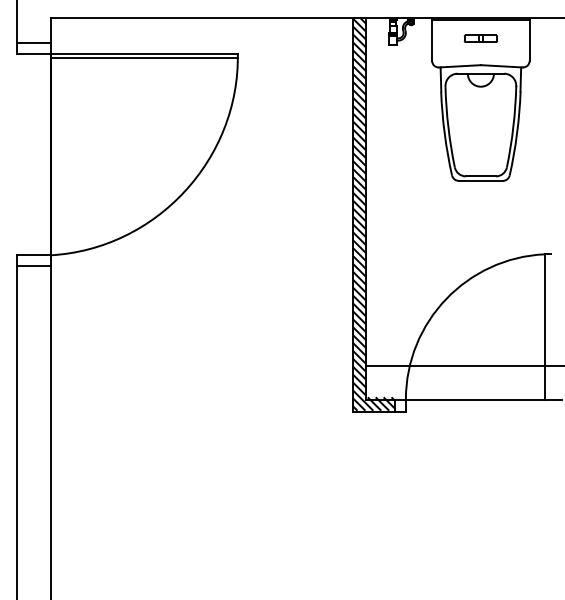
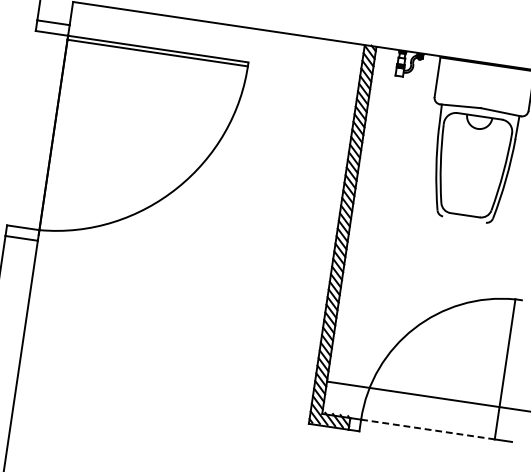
part: (480, 38) -> (484, 82), removed
line: (480, 180) -> (464, 219), removed
line: (475, 399) -> (428, 429), solid -> dashed

